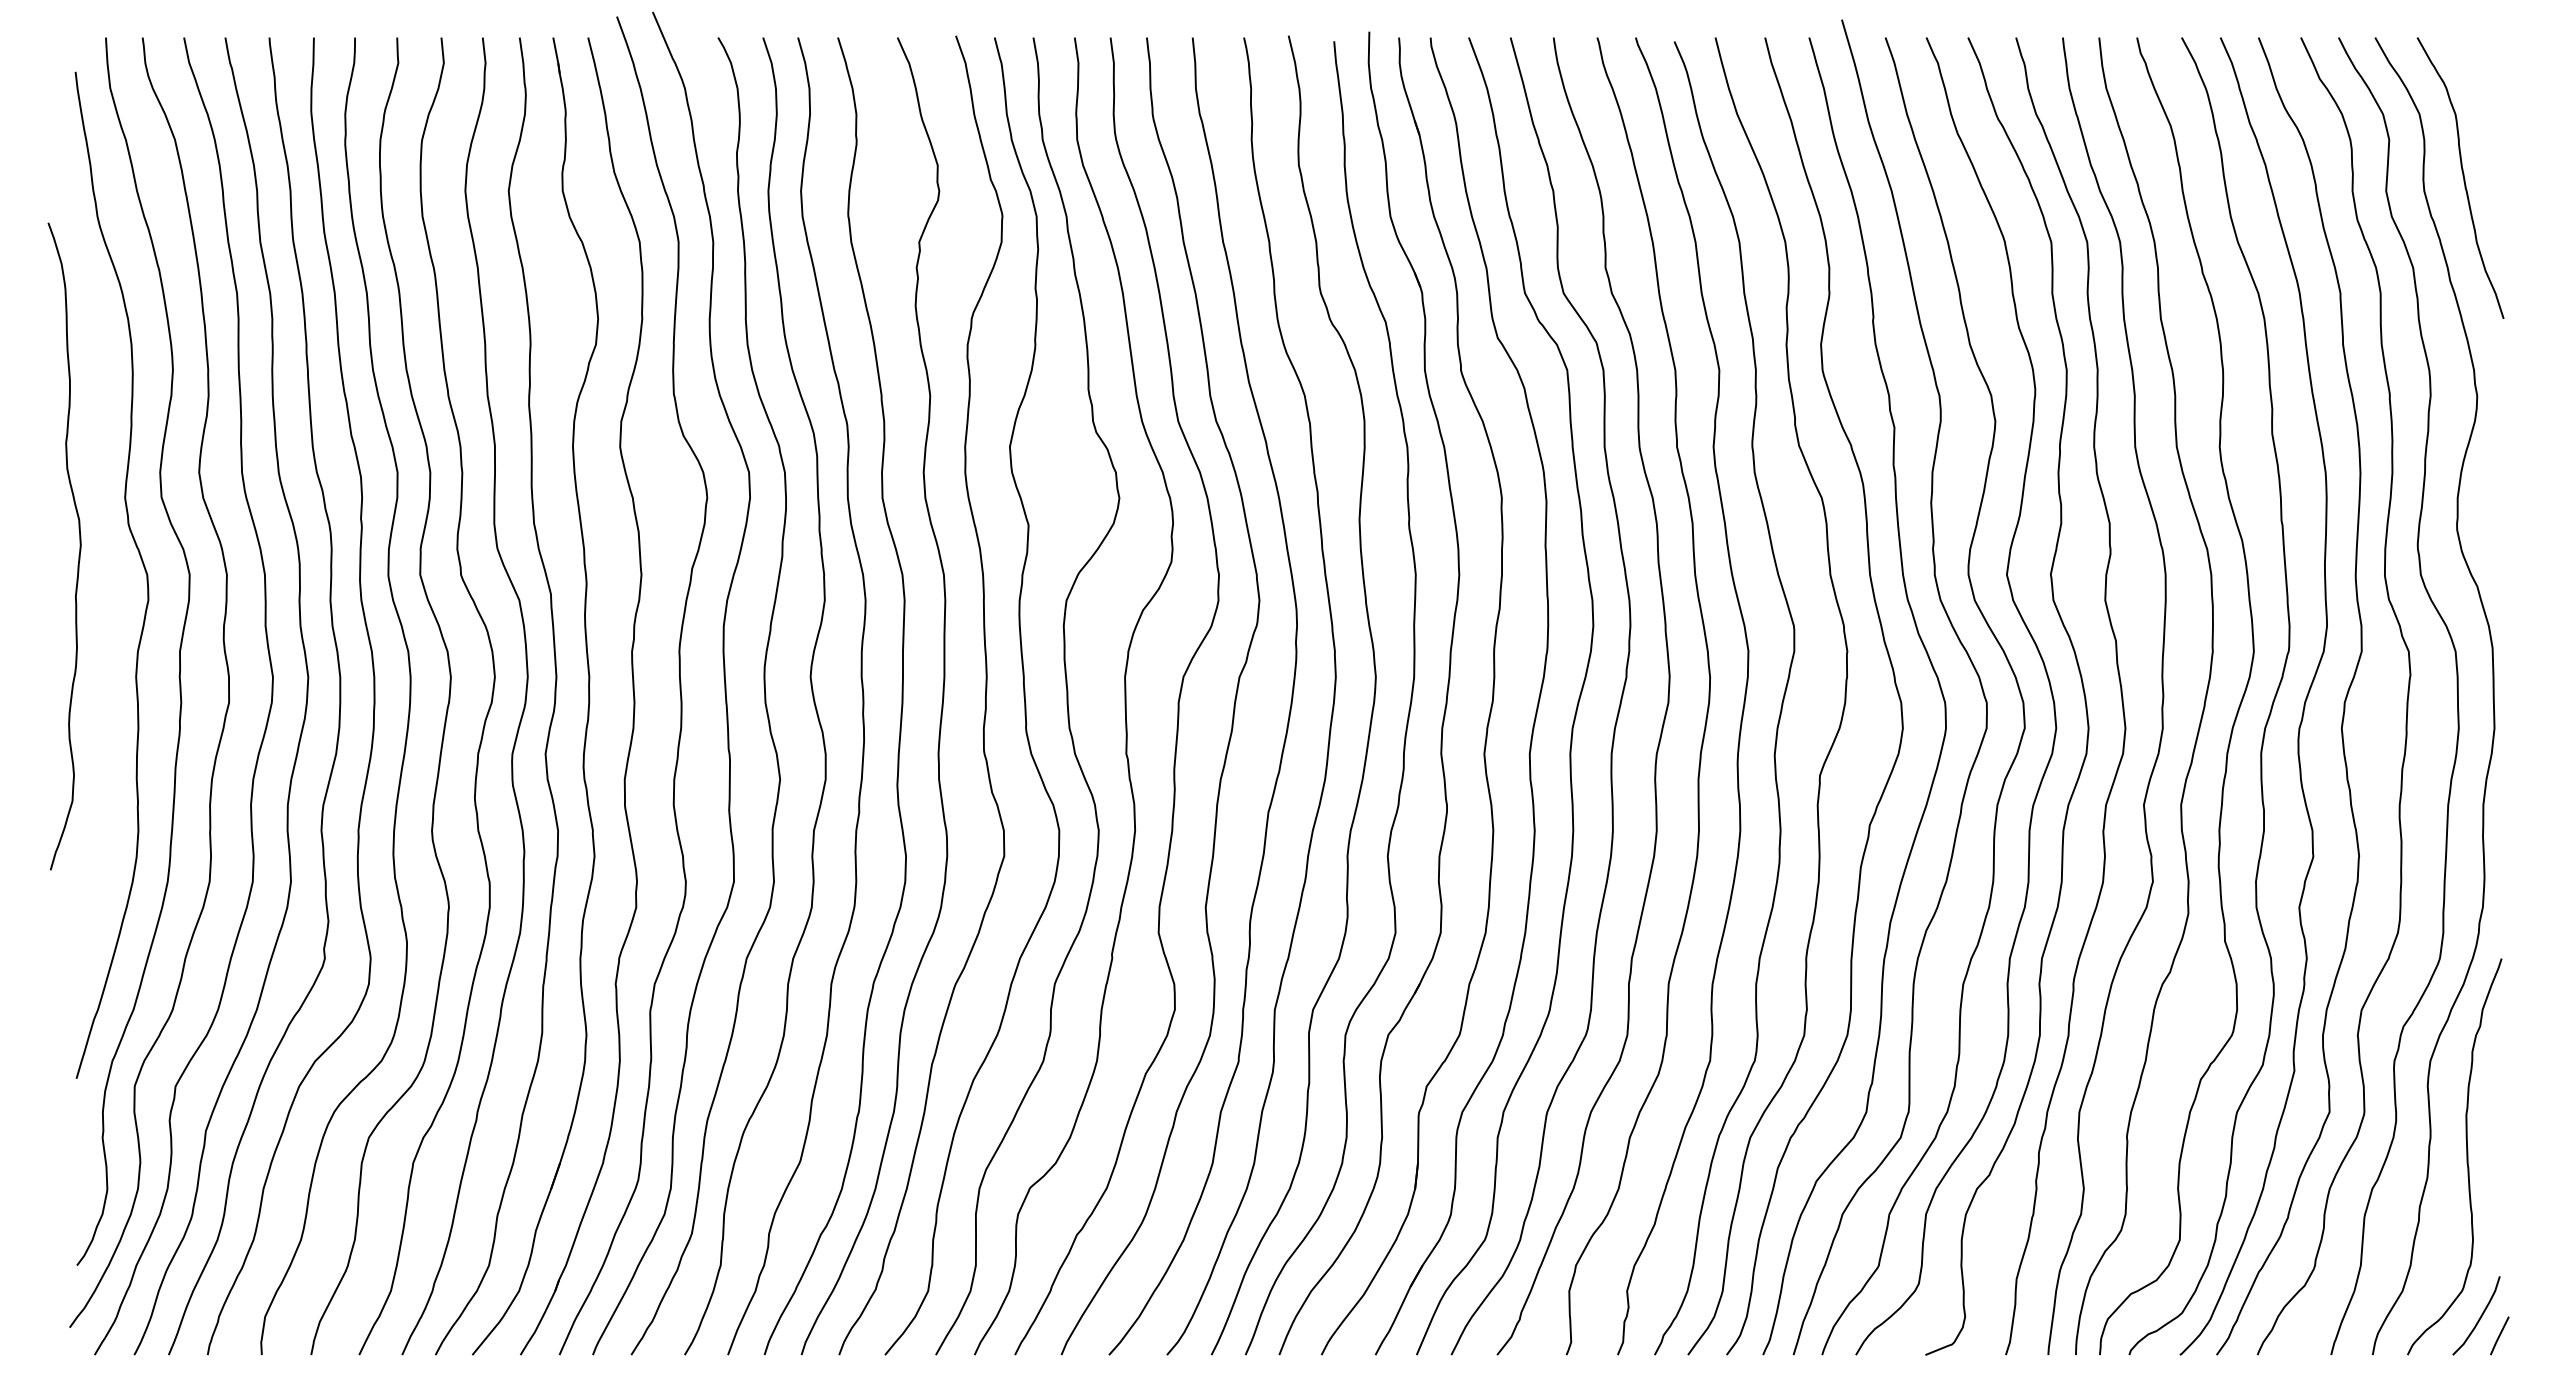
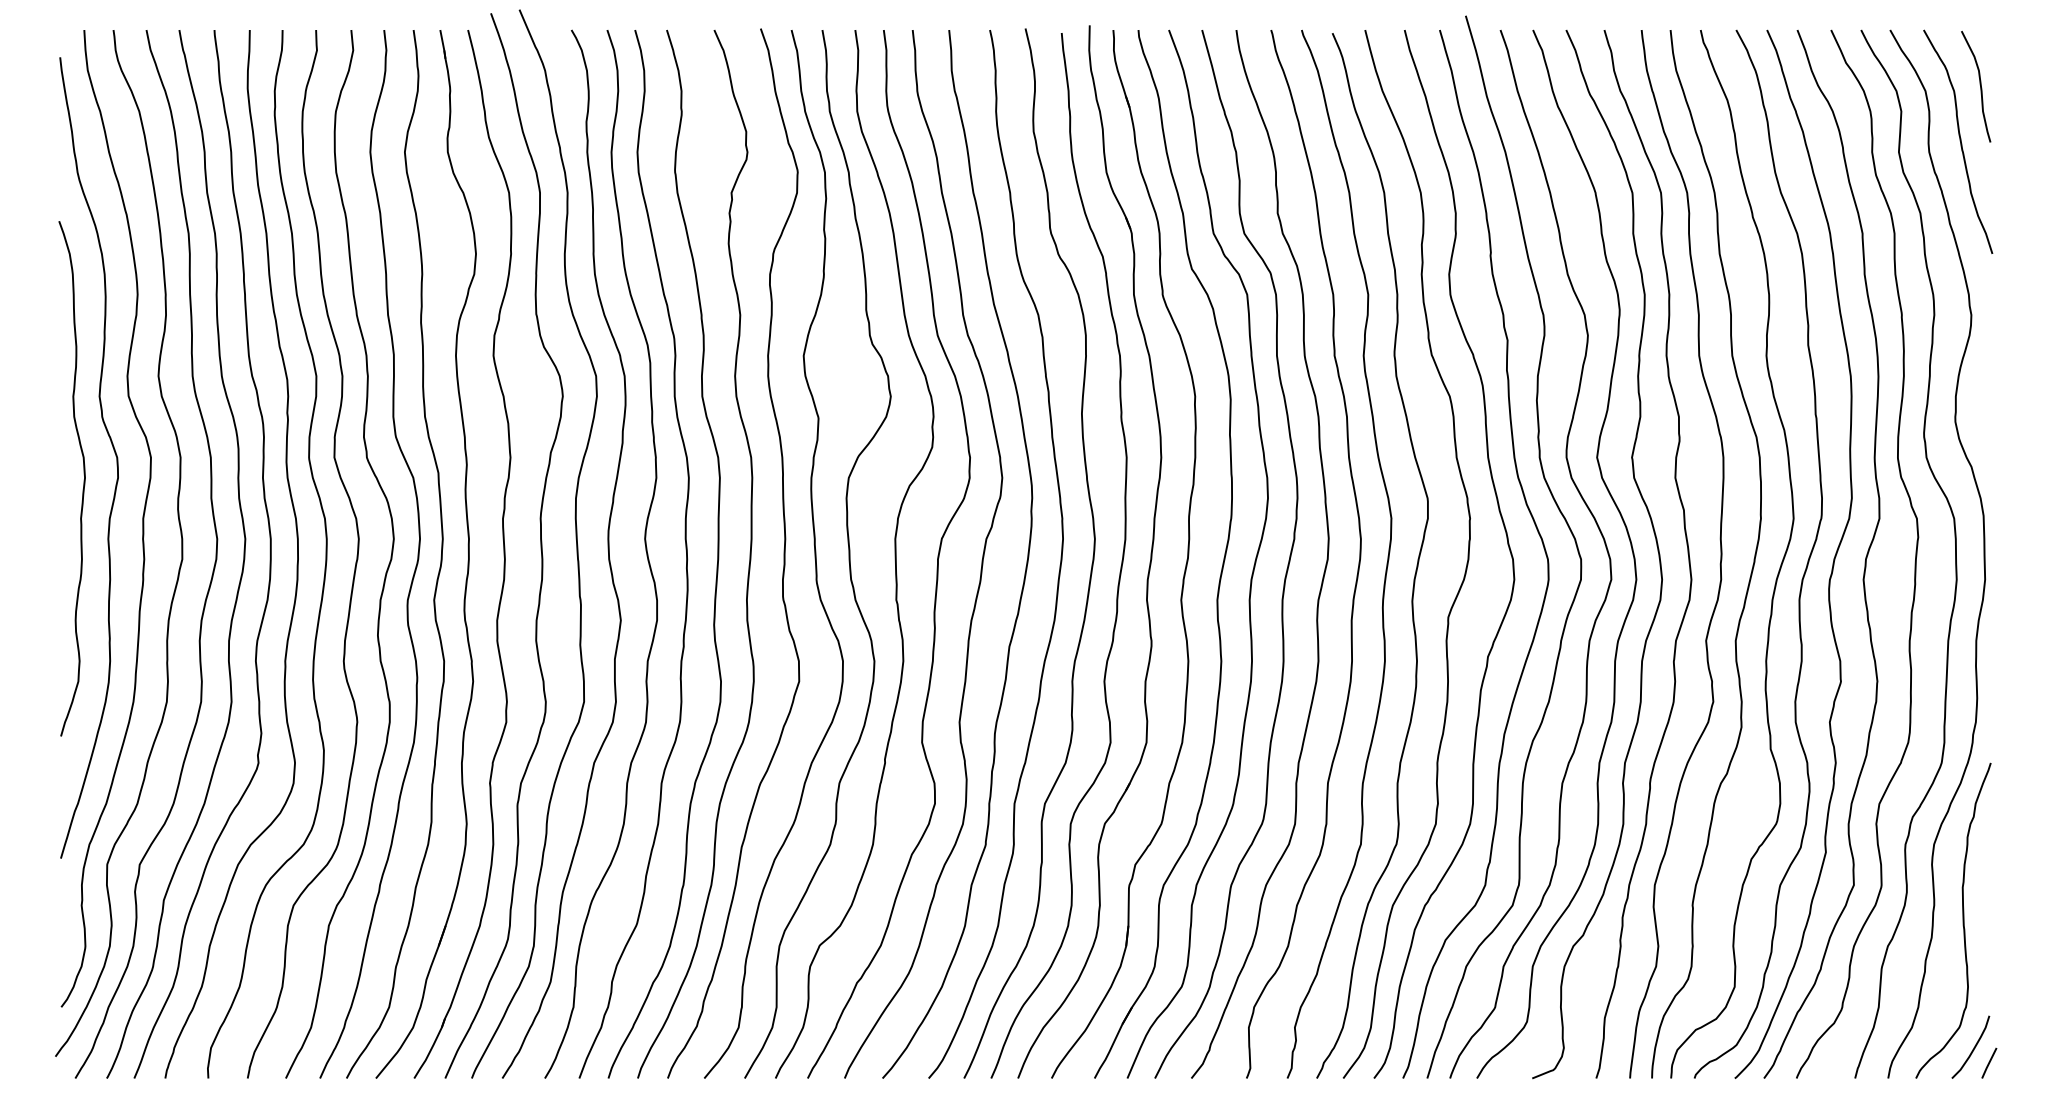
curve: (2488, 108) -> (1980, 86), added
curve: (79, 546) -> (83, 478), moved

